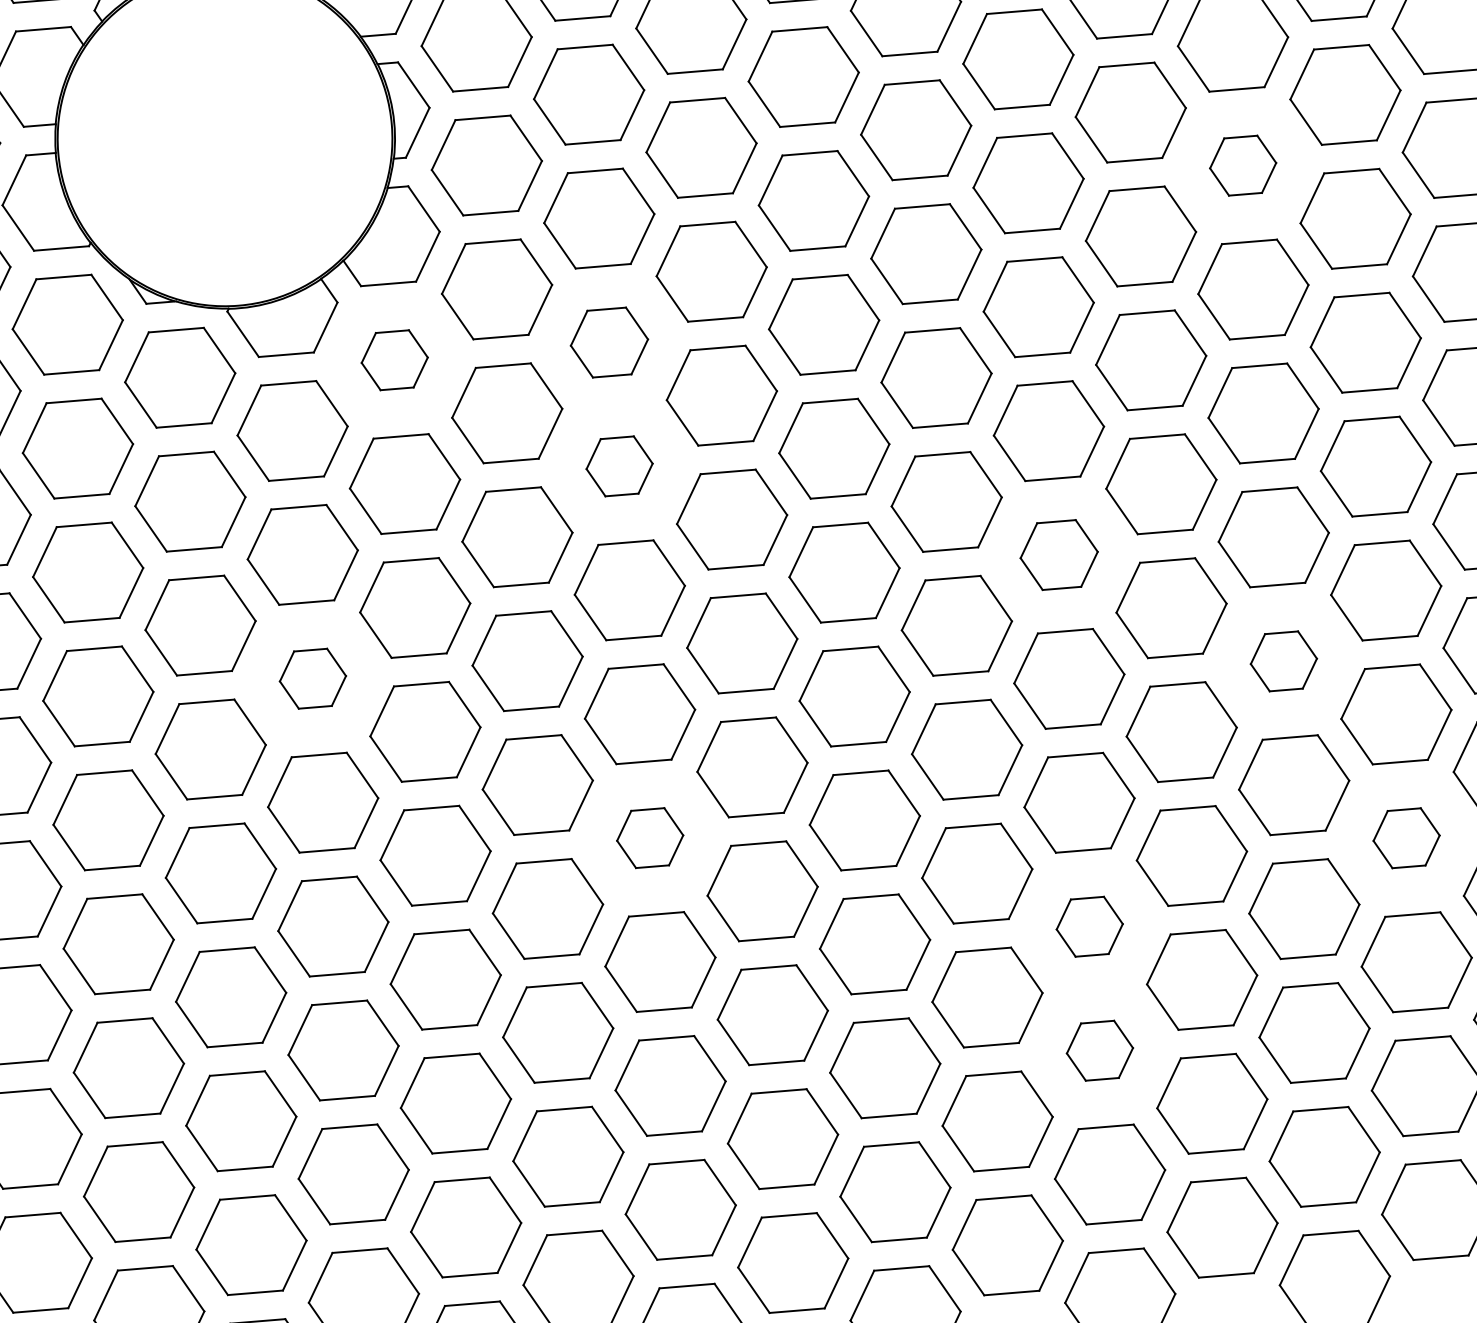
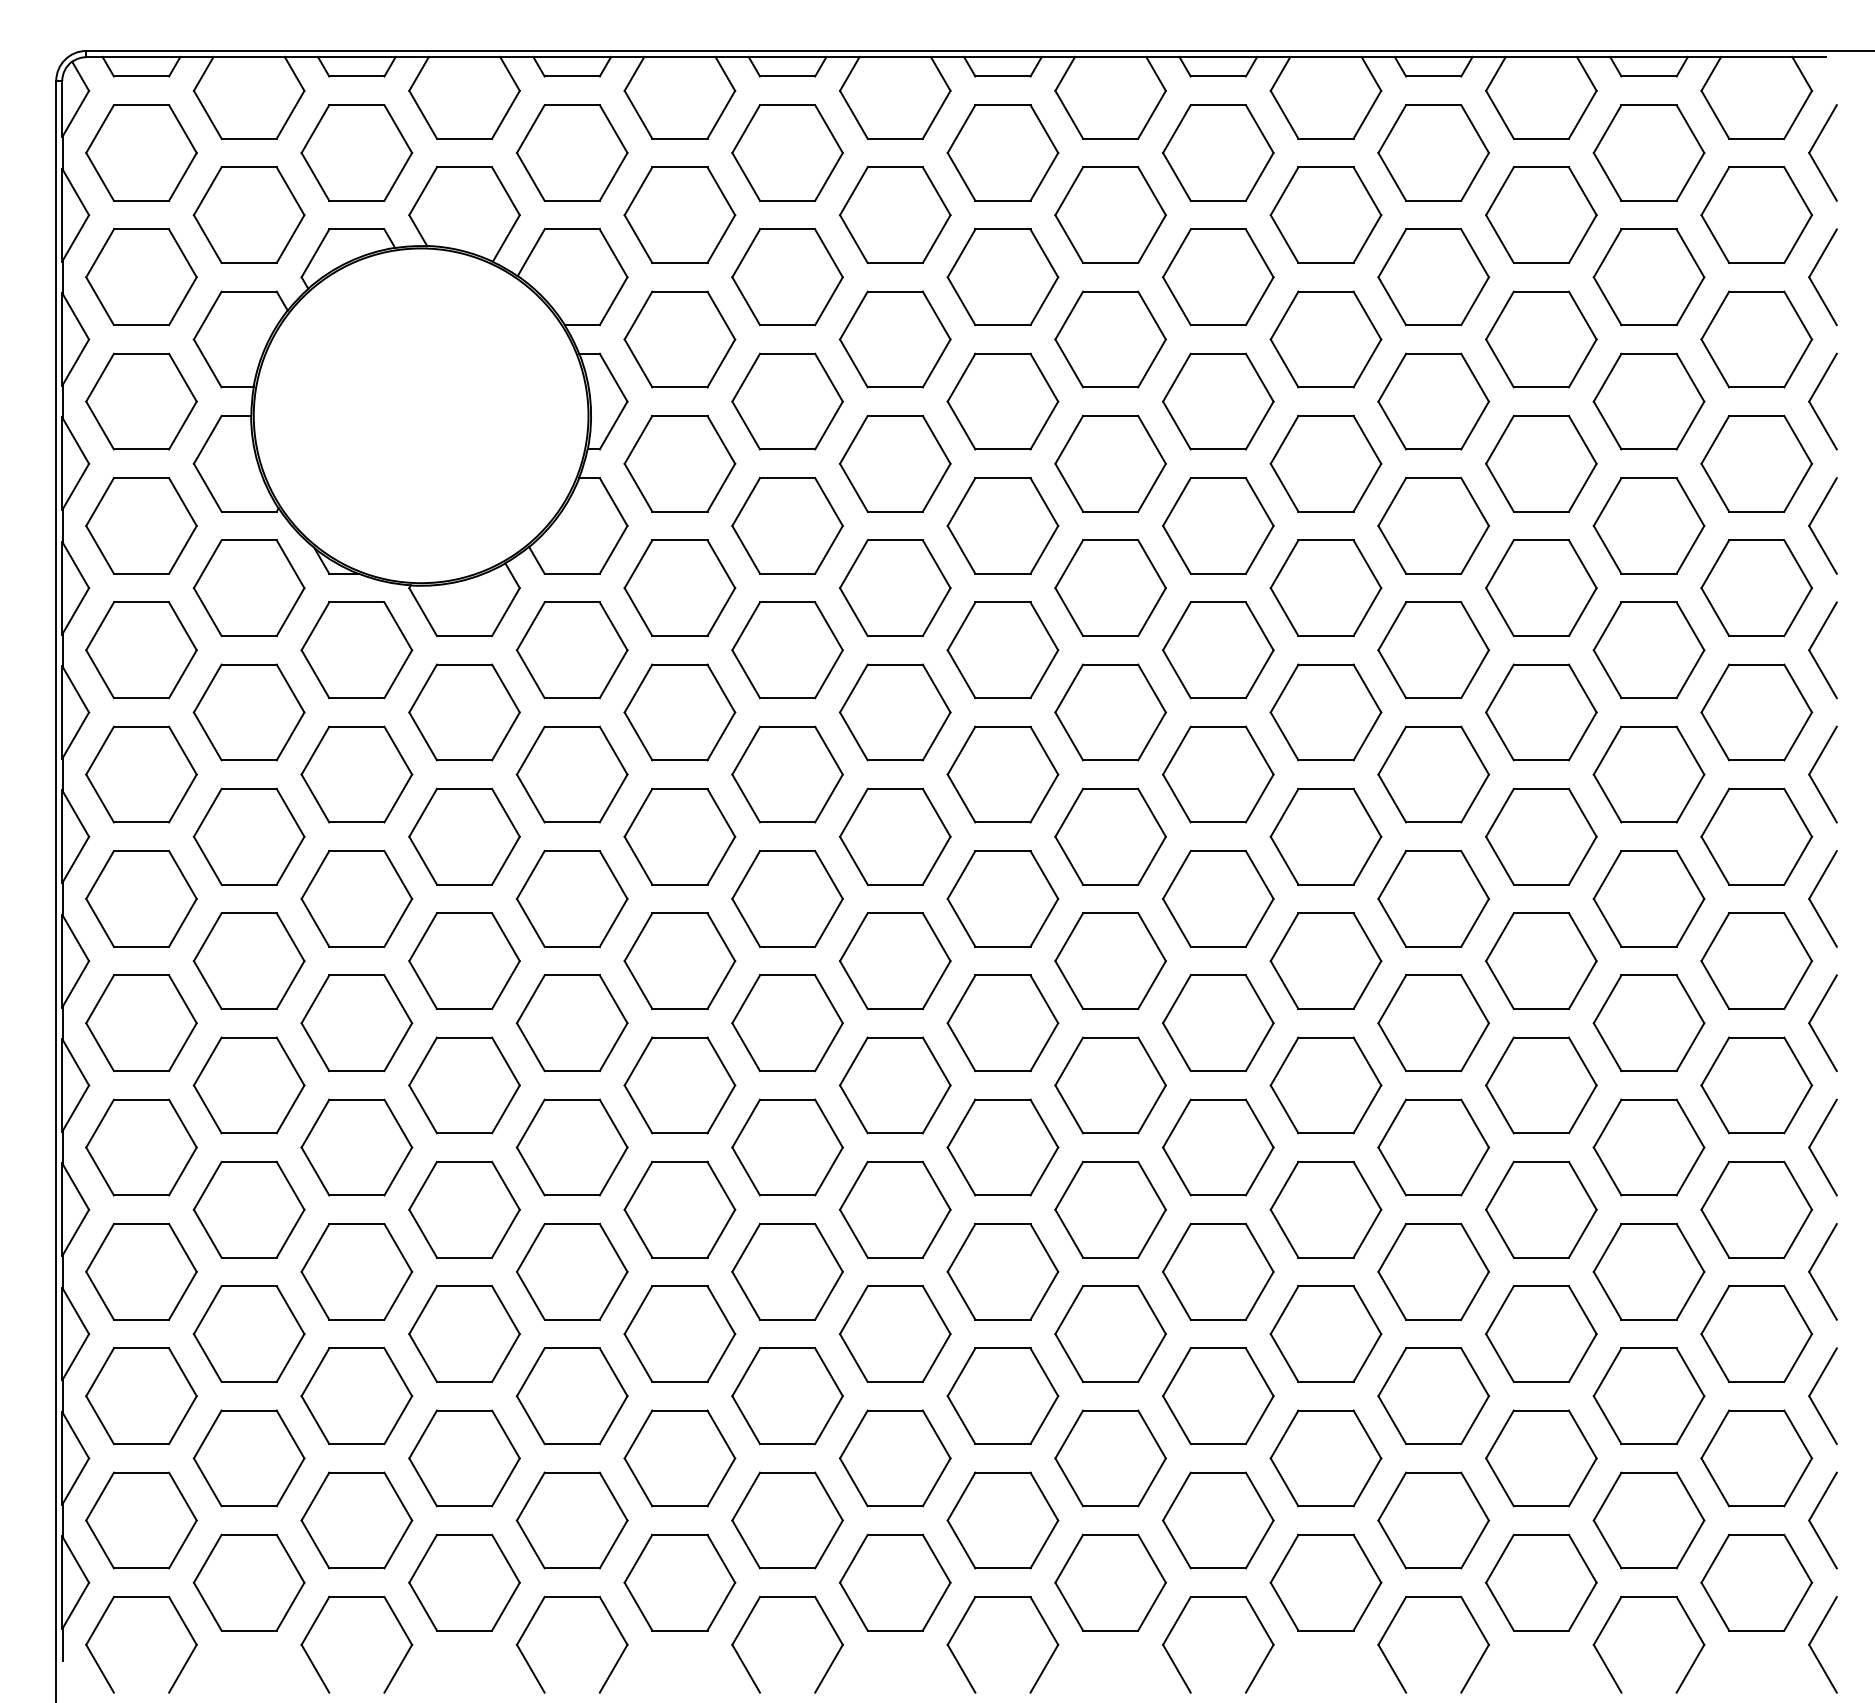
part: (1243, 165) -> (1433, 525), size x1.67
part: (609, 342) -> (787, 650), size x1.43
part: (394, 360) -> (571, 650), size x1.67
part: (619, 466) -> (787, 774), size x1.67
part: (1059, 554) -> (1218, 898), size x1.43
part: (1283, 661) -> (1433, 1023), size x1.67
part: (312, 678) -> (464, 960), size x1.67
part: (650, 838) -> (787, 1147), size x1.67
part: (1406, 838) -> (1541, 1209), size x1.67
part: (1089, 926) -> (1218, 1271), size x1.67
part: (1100, 1050) -> (1218, 1396), size x1.67

